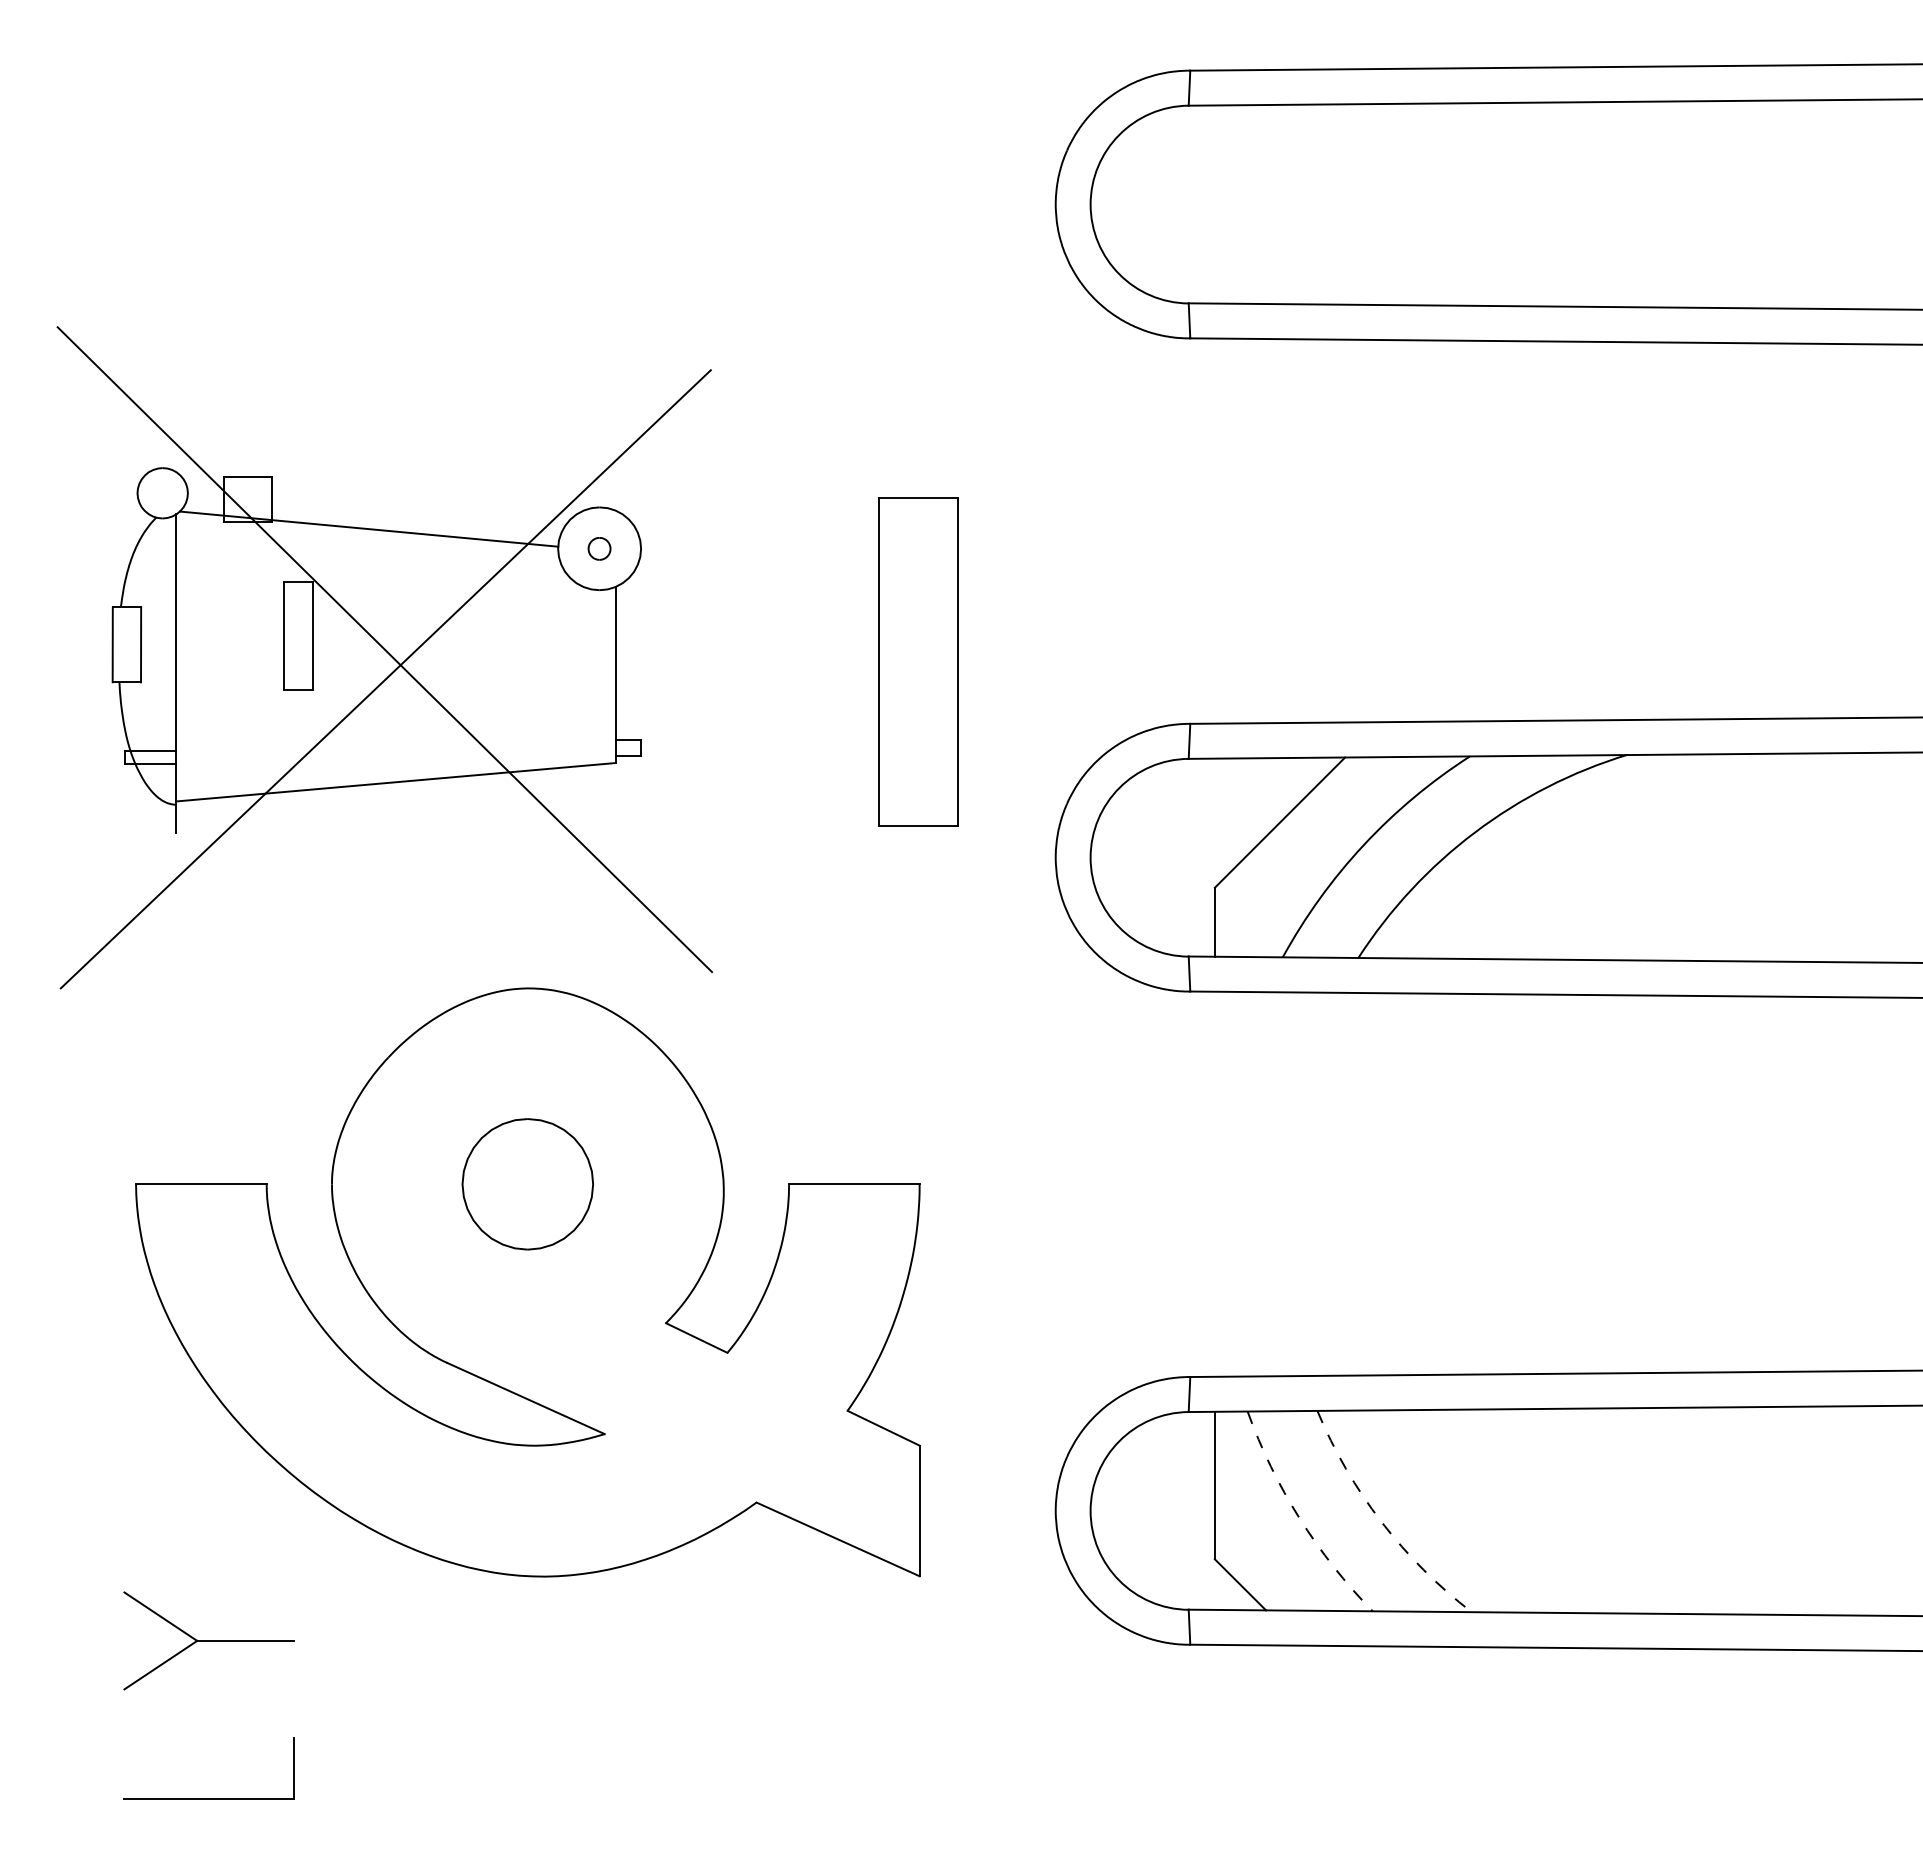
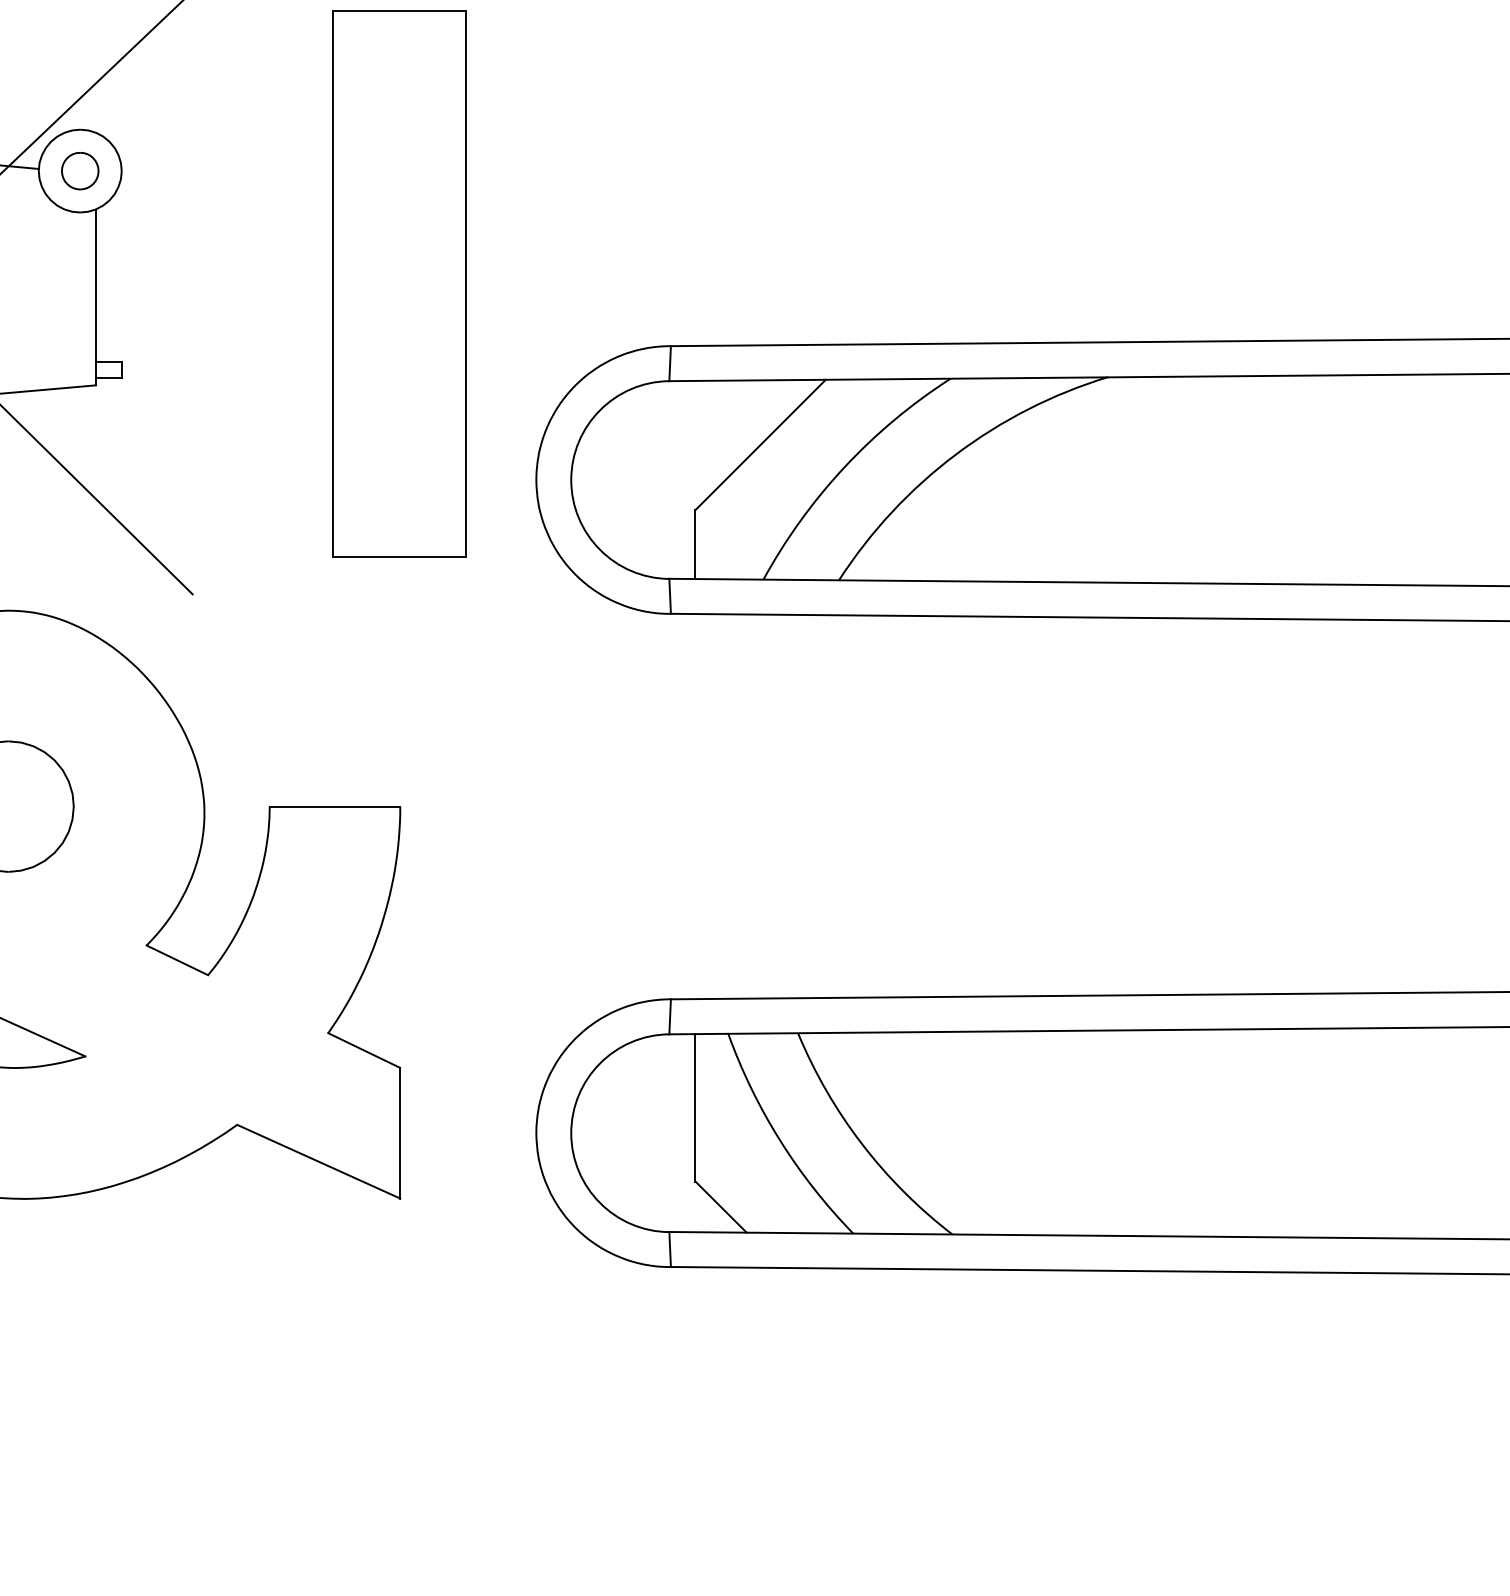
part: (599, 548) -> (80, 170), size x1.67
part: (918, 661) -> (399, 283), size x1.67
arc: (1299, 1518) -> (780, 1140), dashed -> solid
arc: (1381, 1521) -> (862, 1143), dashed -> solid

